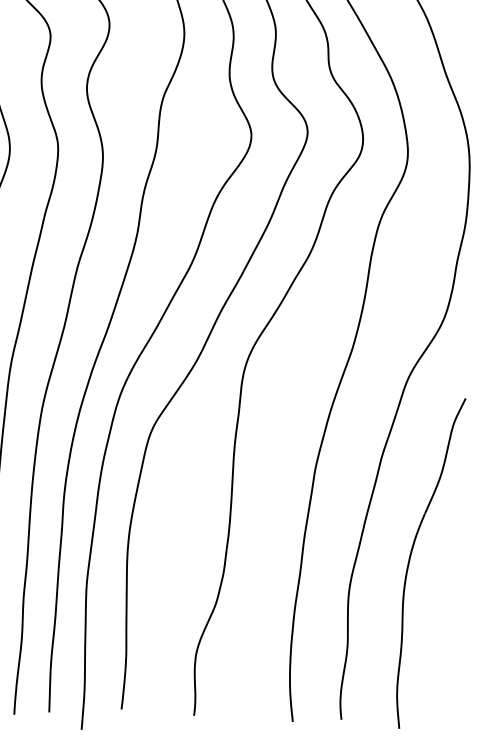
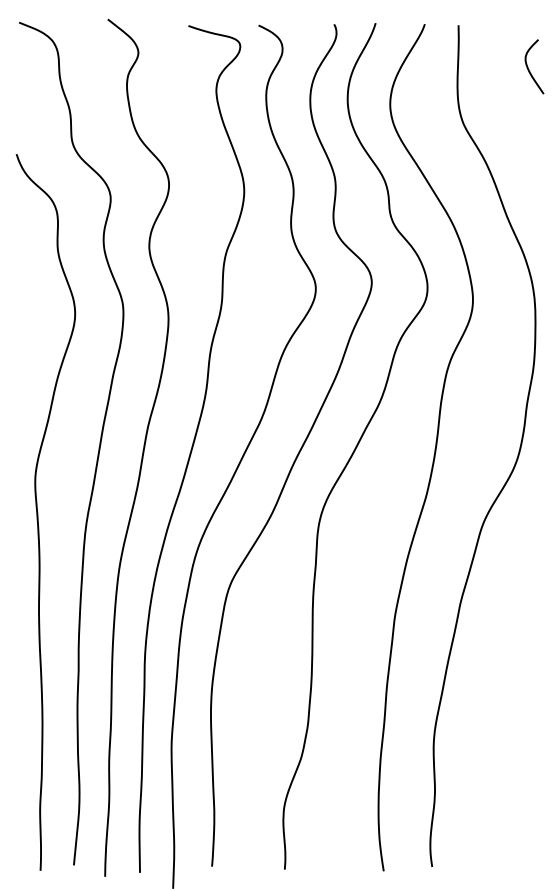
part: (411, 558) -> (494, 702), removed

